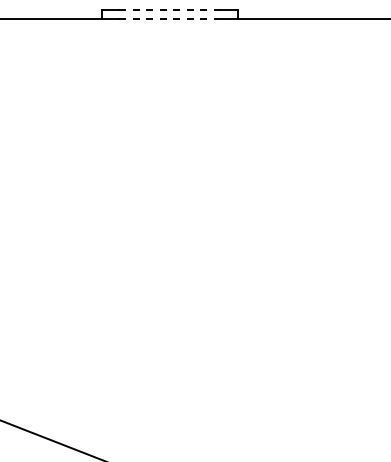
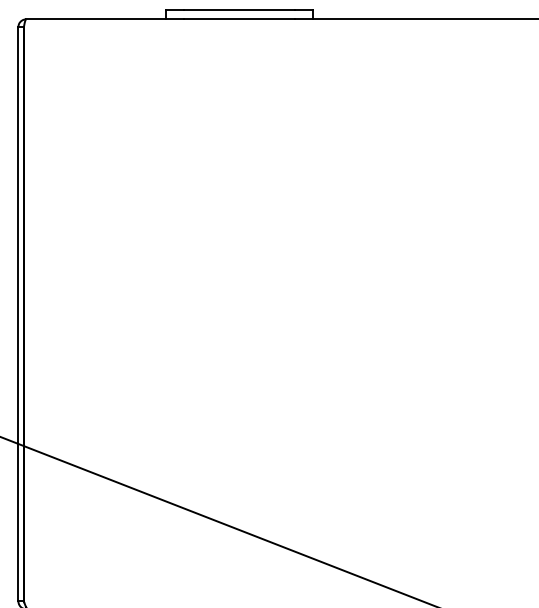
line: (169, 10) -> (239, 10), dashed -> solid
line: (170, 18) -> (240, 19), dashed -> solid

